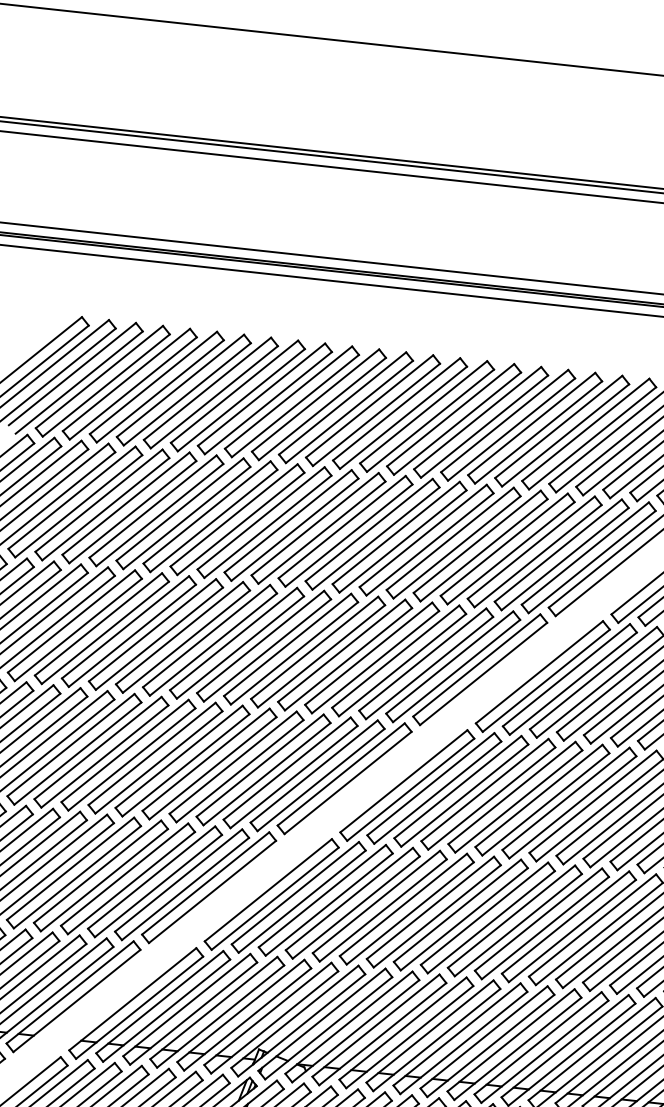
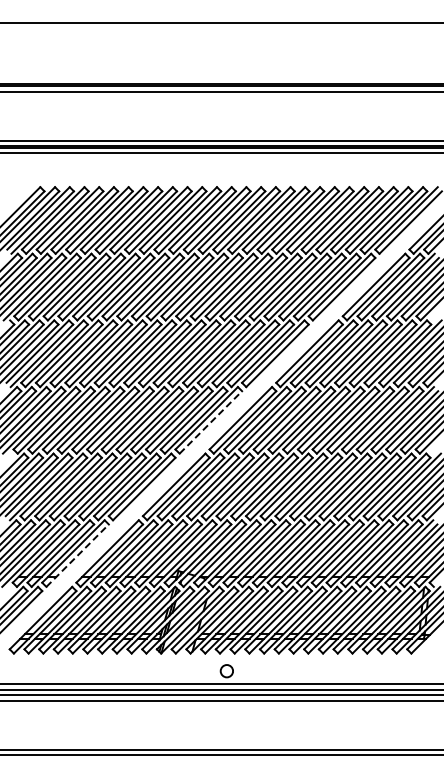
line: (349, 783) -> (211, 422), solid -> dashed
line: (76, 1000) -> (77, 555), solid -> dashed

